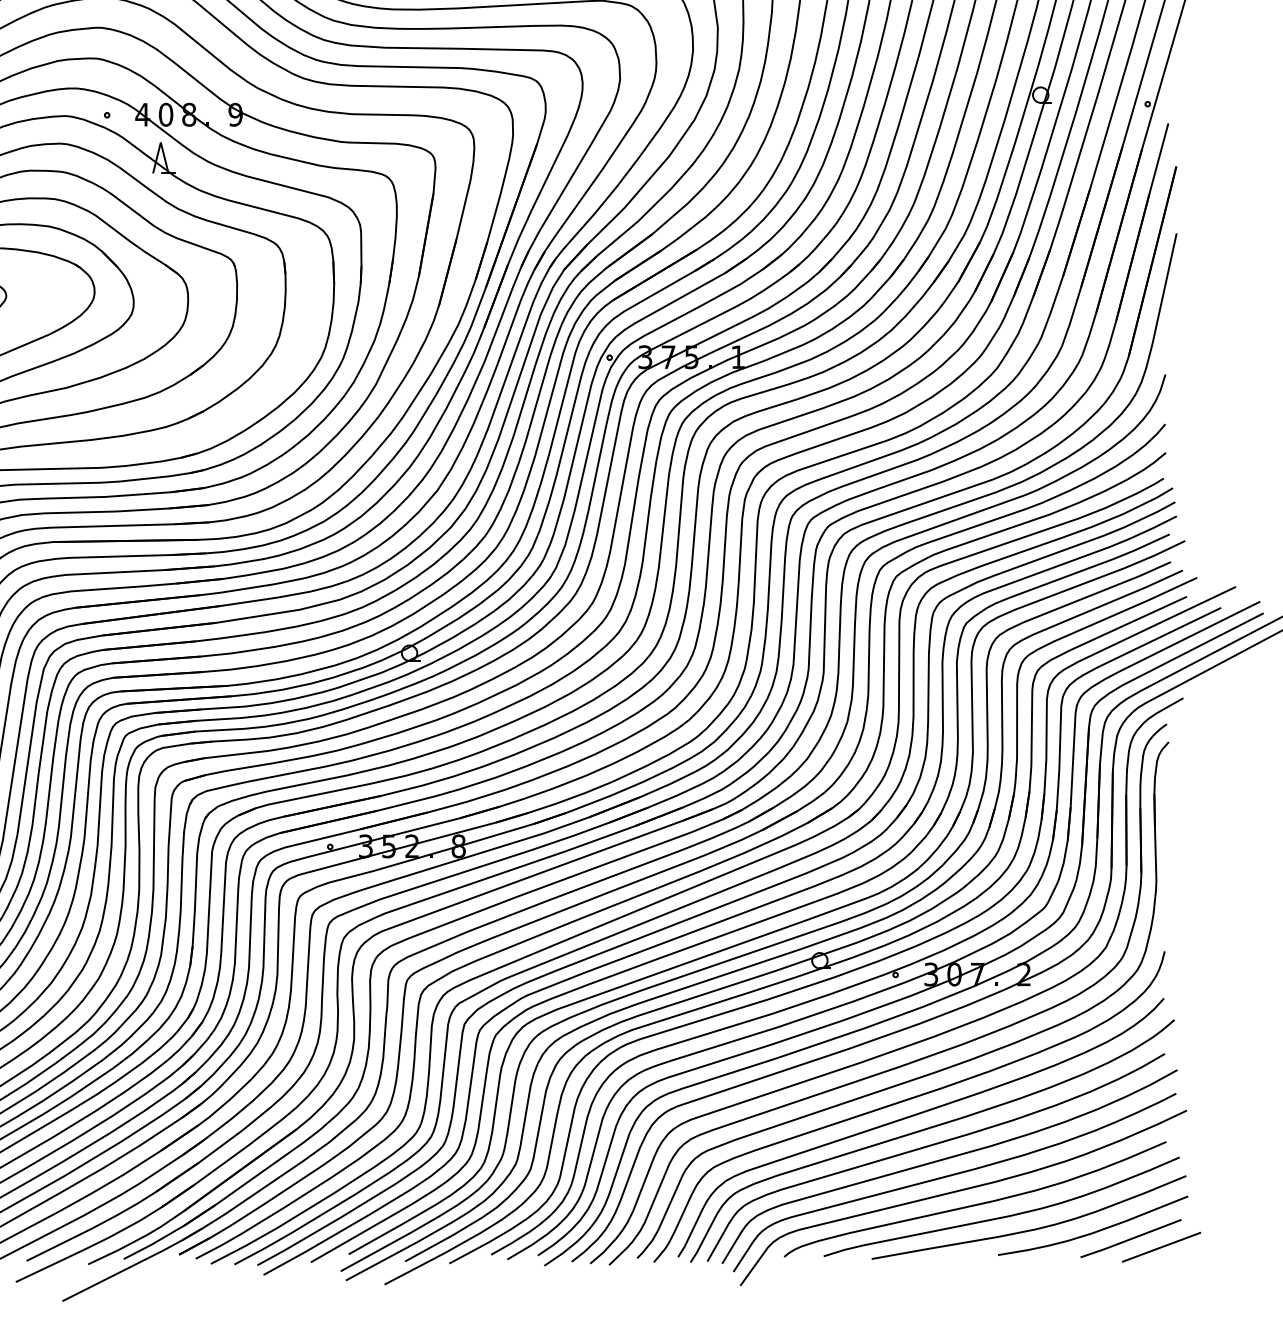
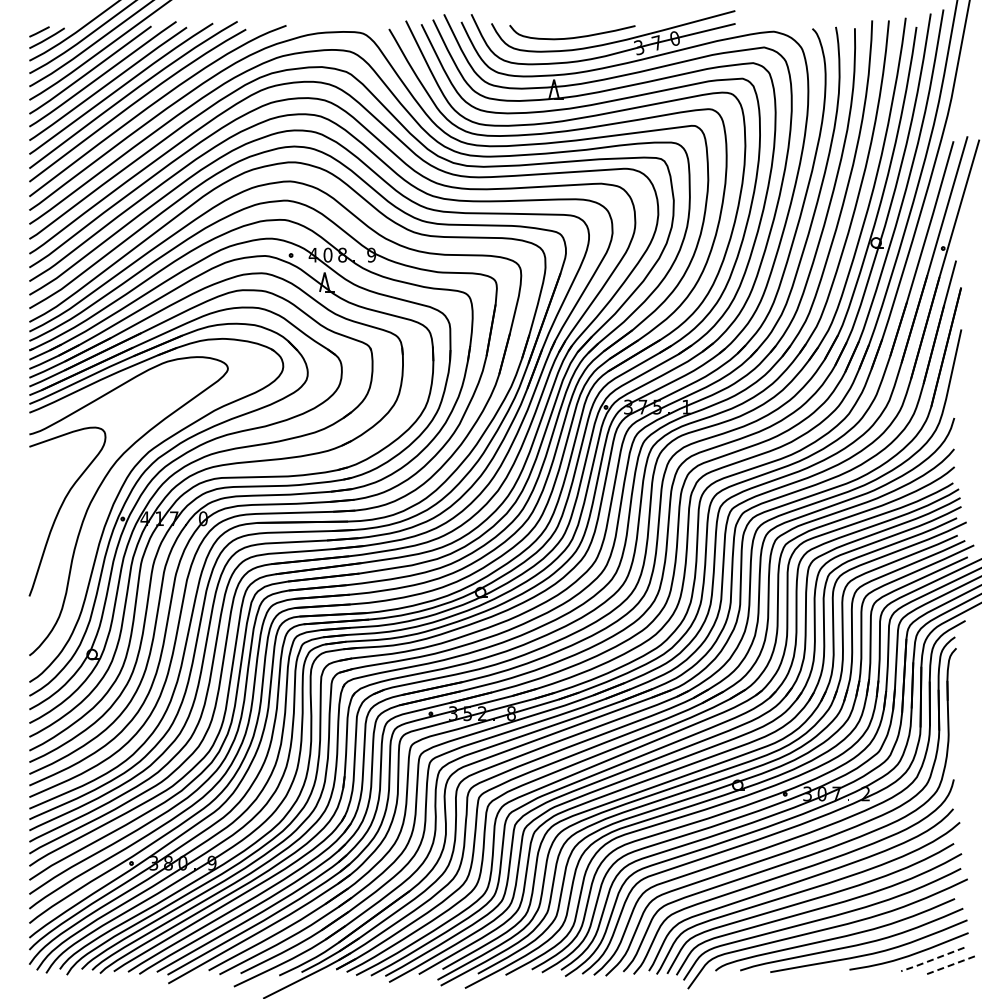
line: (1129, 1240) -> (931, 960), solid -> dashed
line: (1162, 1246) -> (952, 964), solid -> dashed

